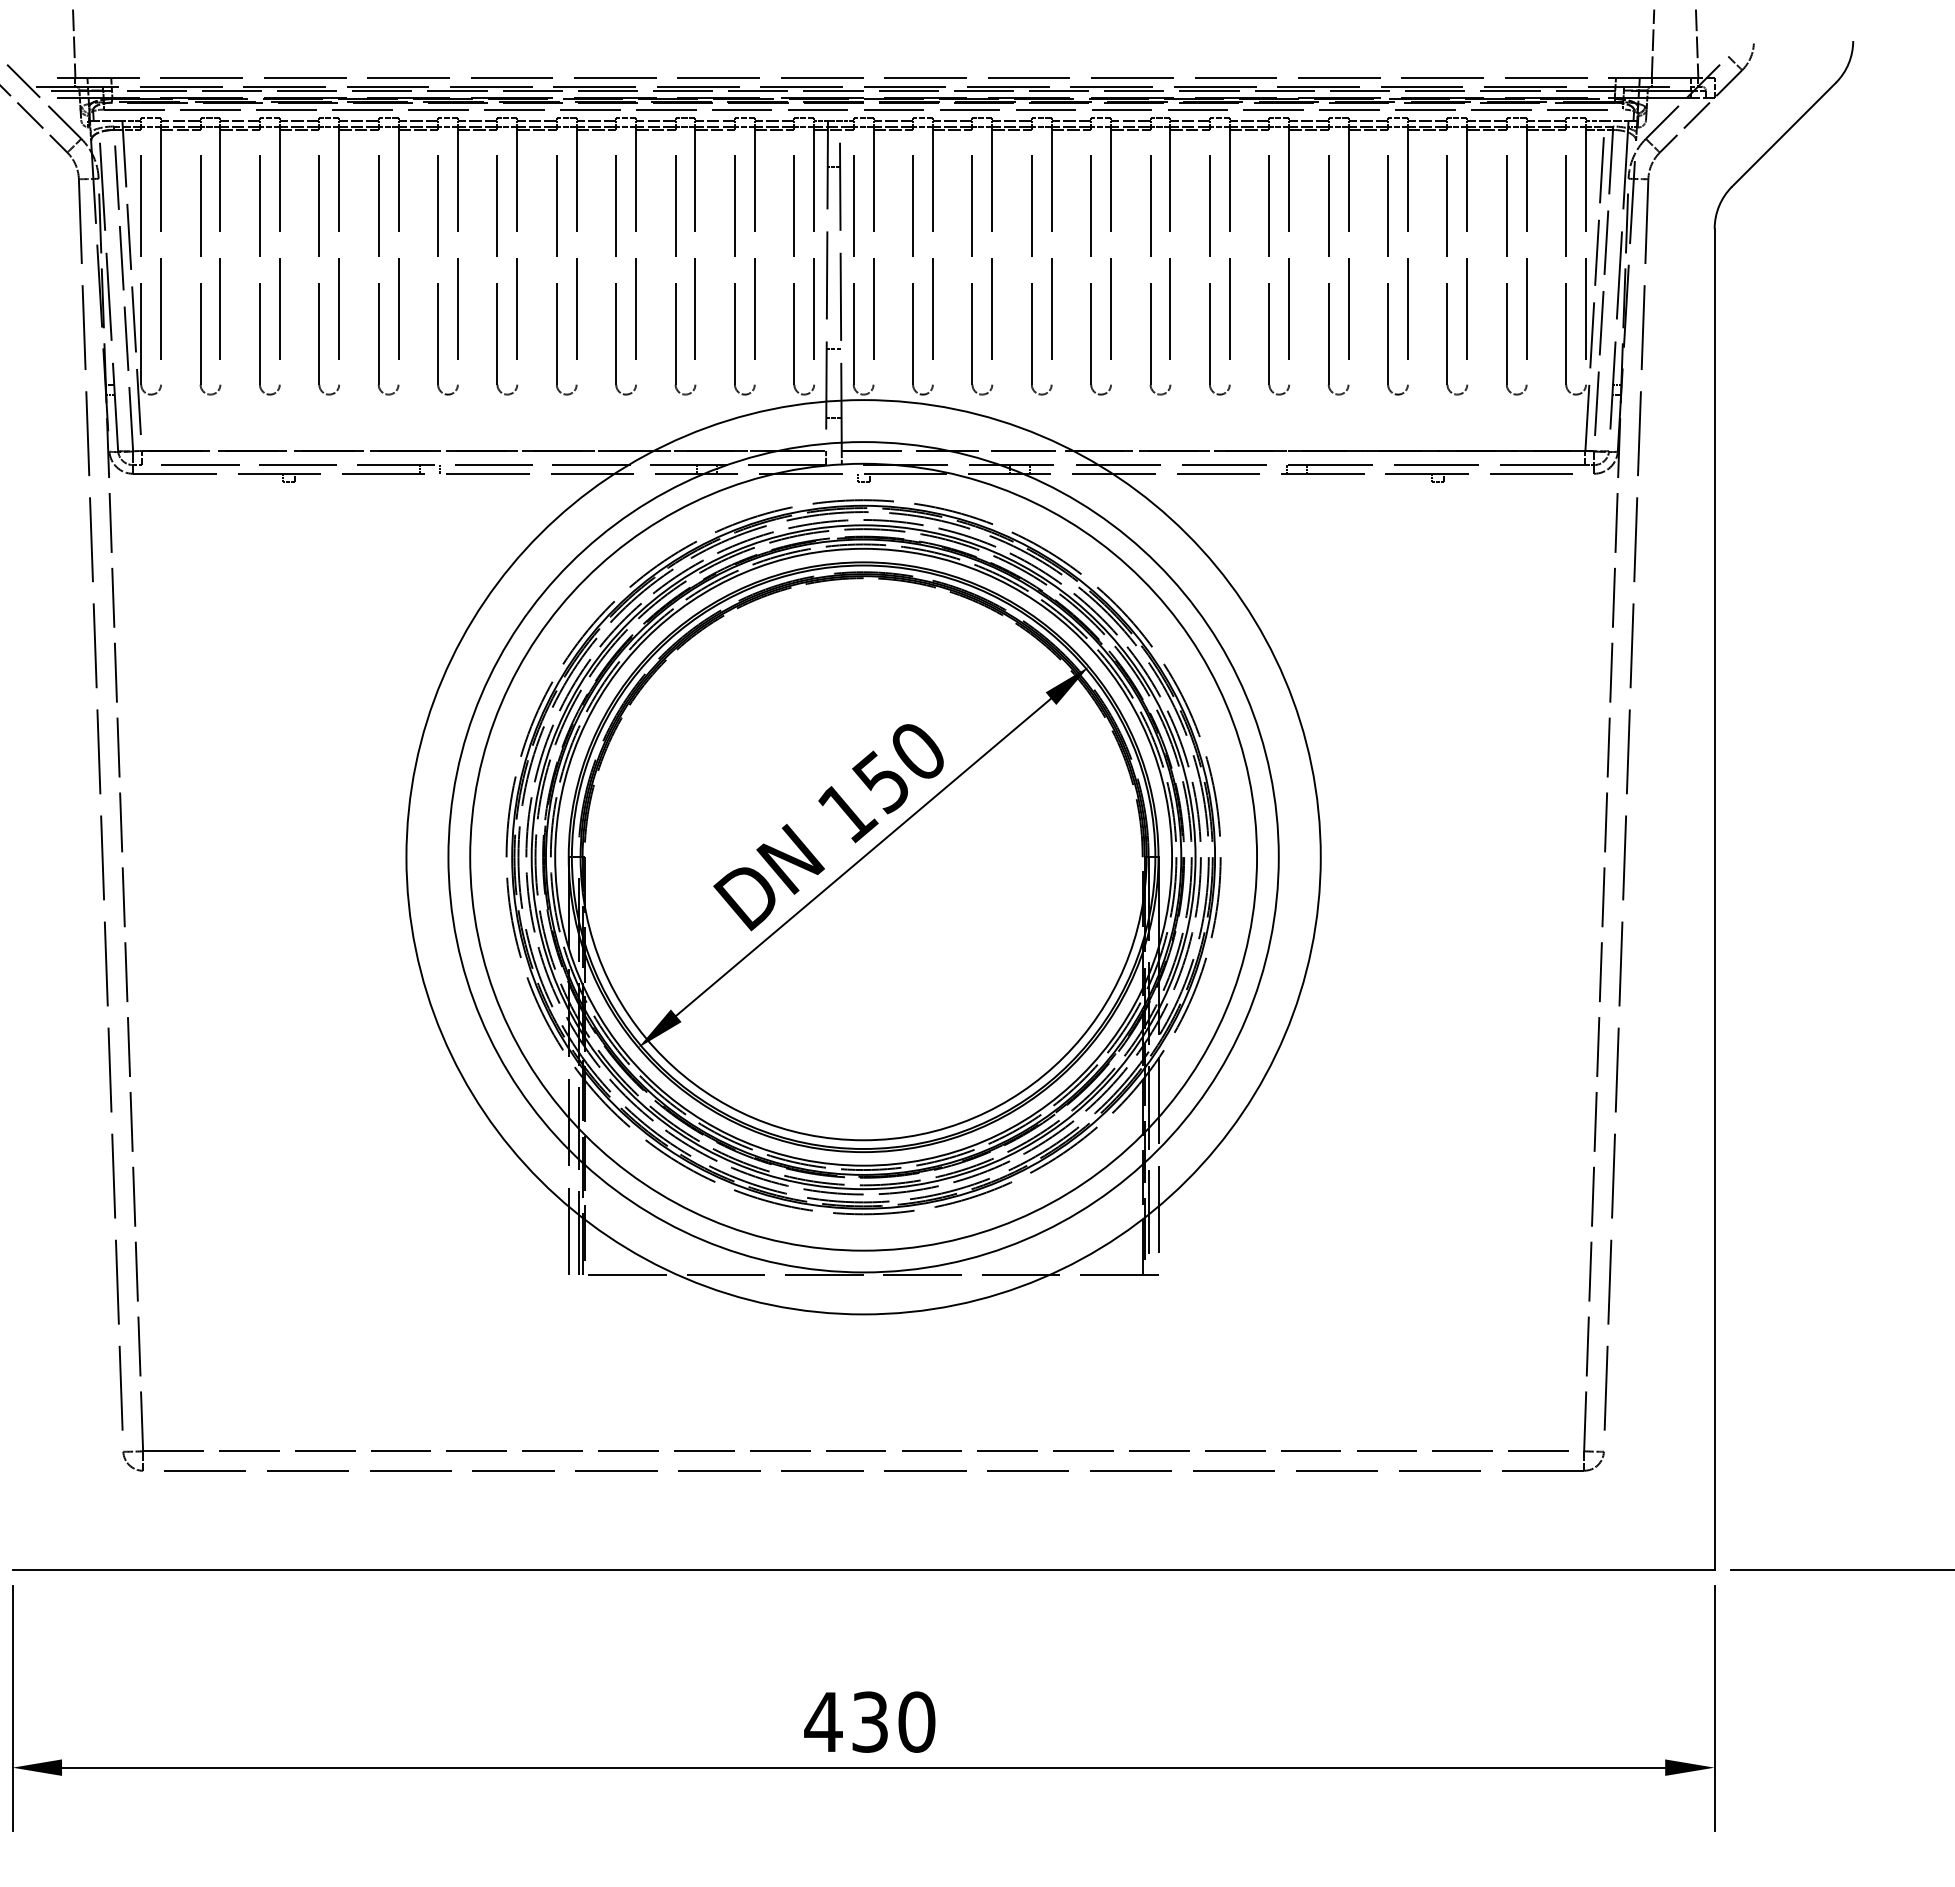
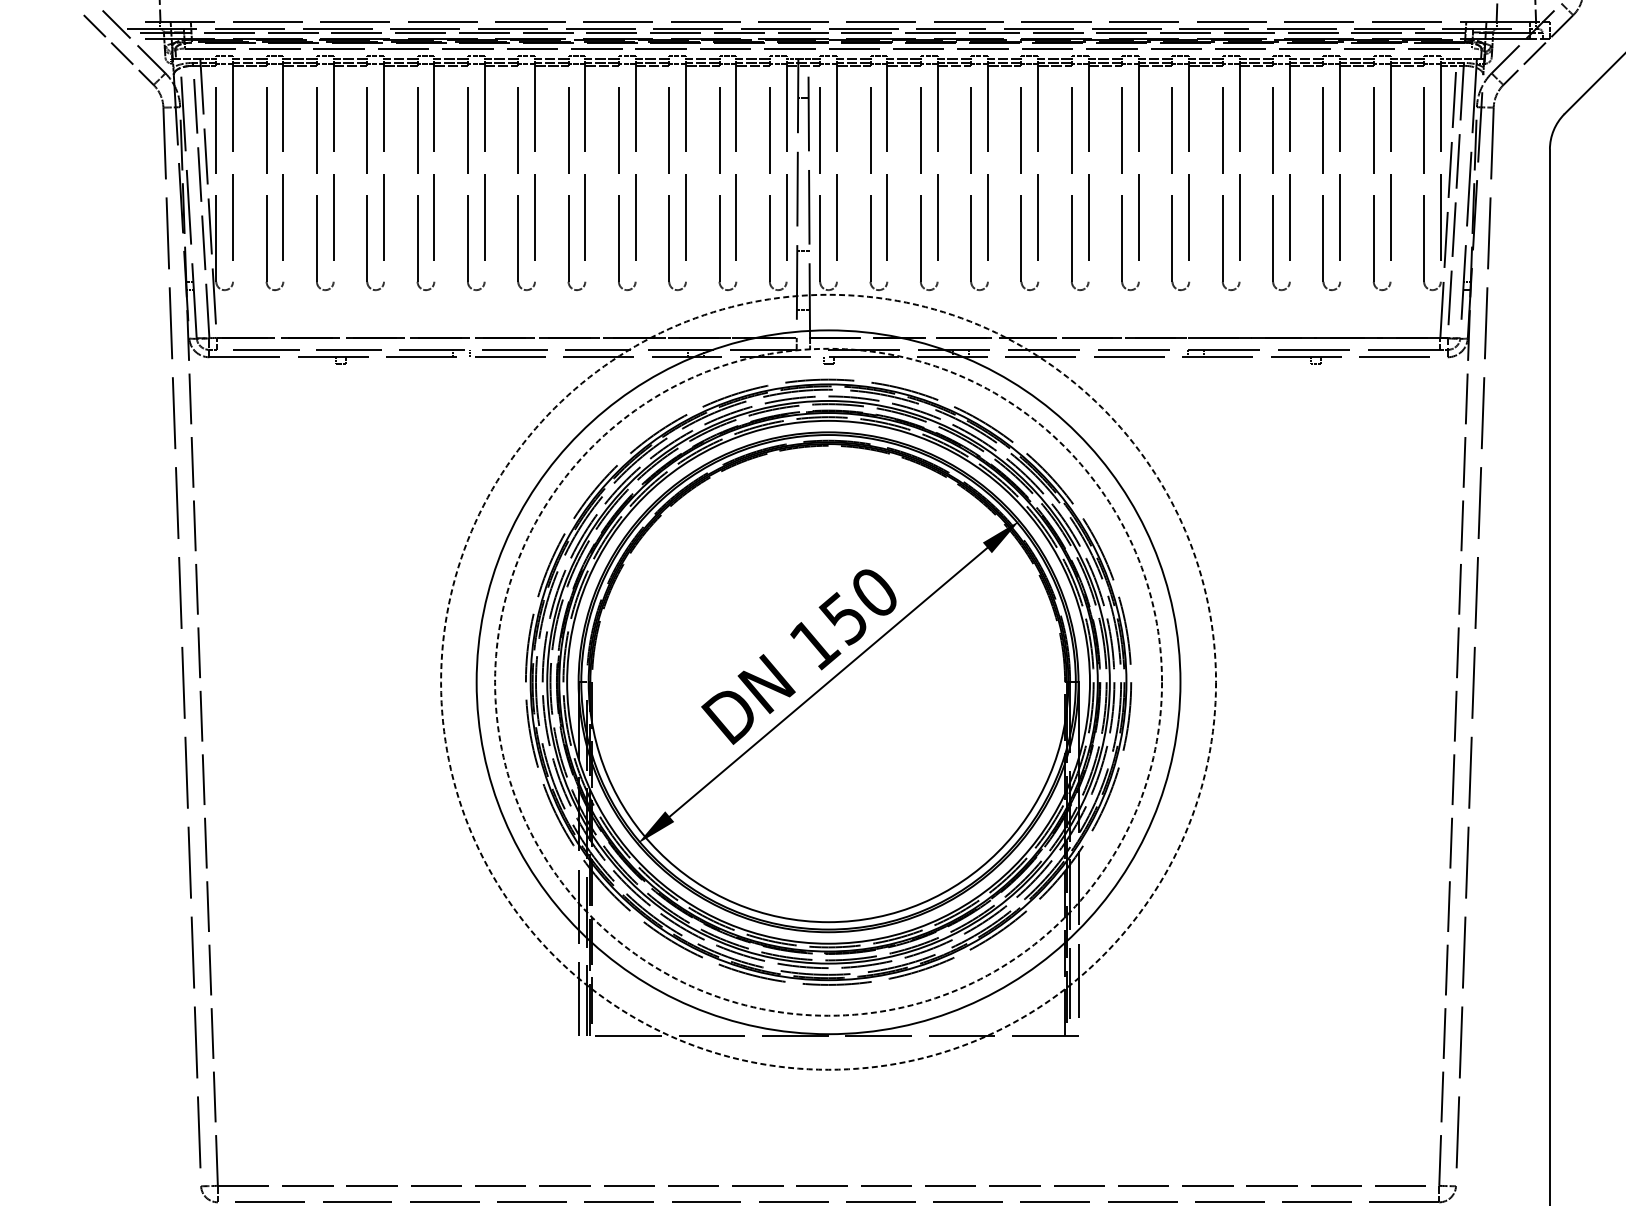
circle: (863, 856) -> (828, 681), solid -> dashed
circle: (863, 857) -> (828, 682), solid -> dashed

